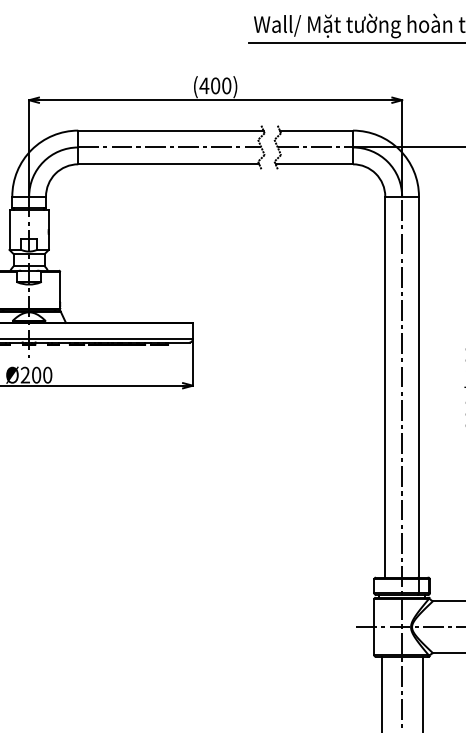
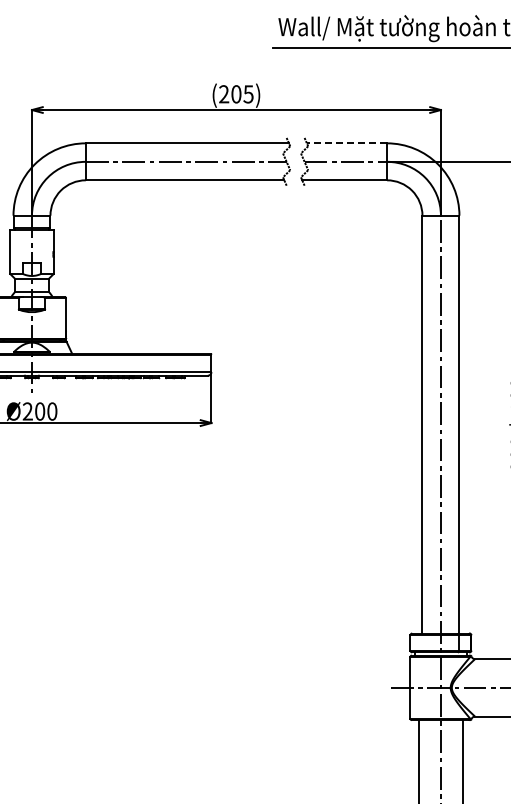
text: (214, 86) -> (235, 94), (400) -> (205)
line: (315, 130) -> (346, 143), solid -> dashed

